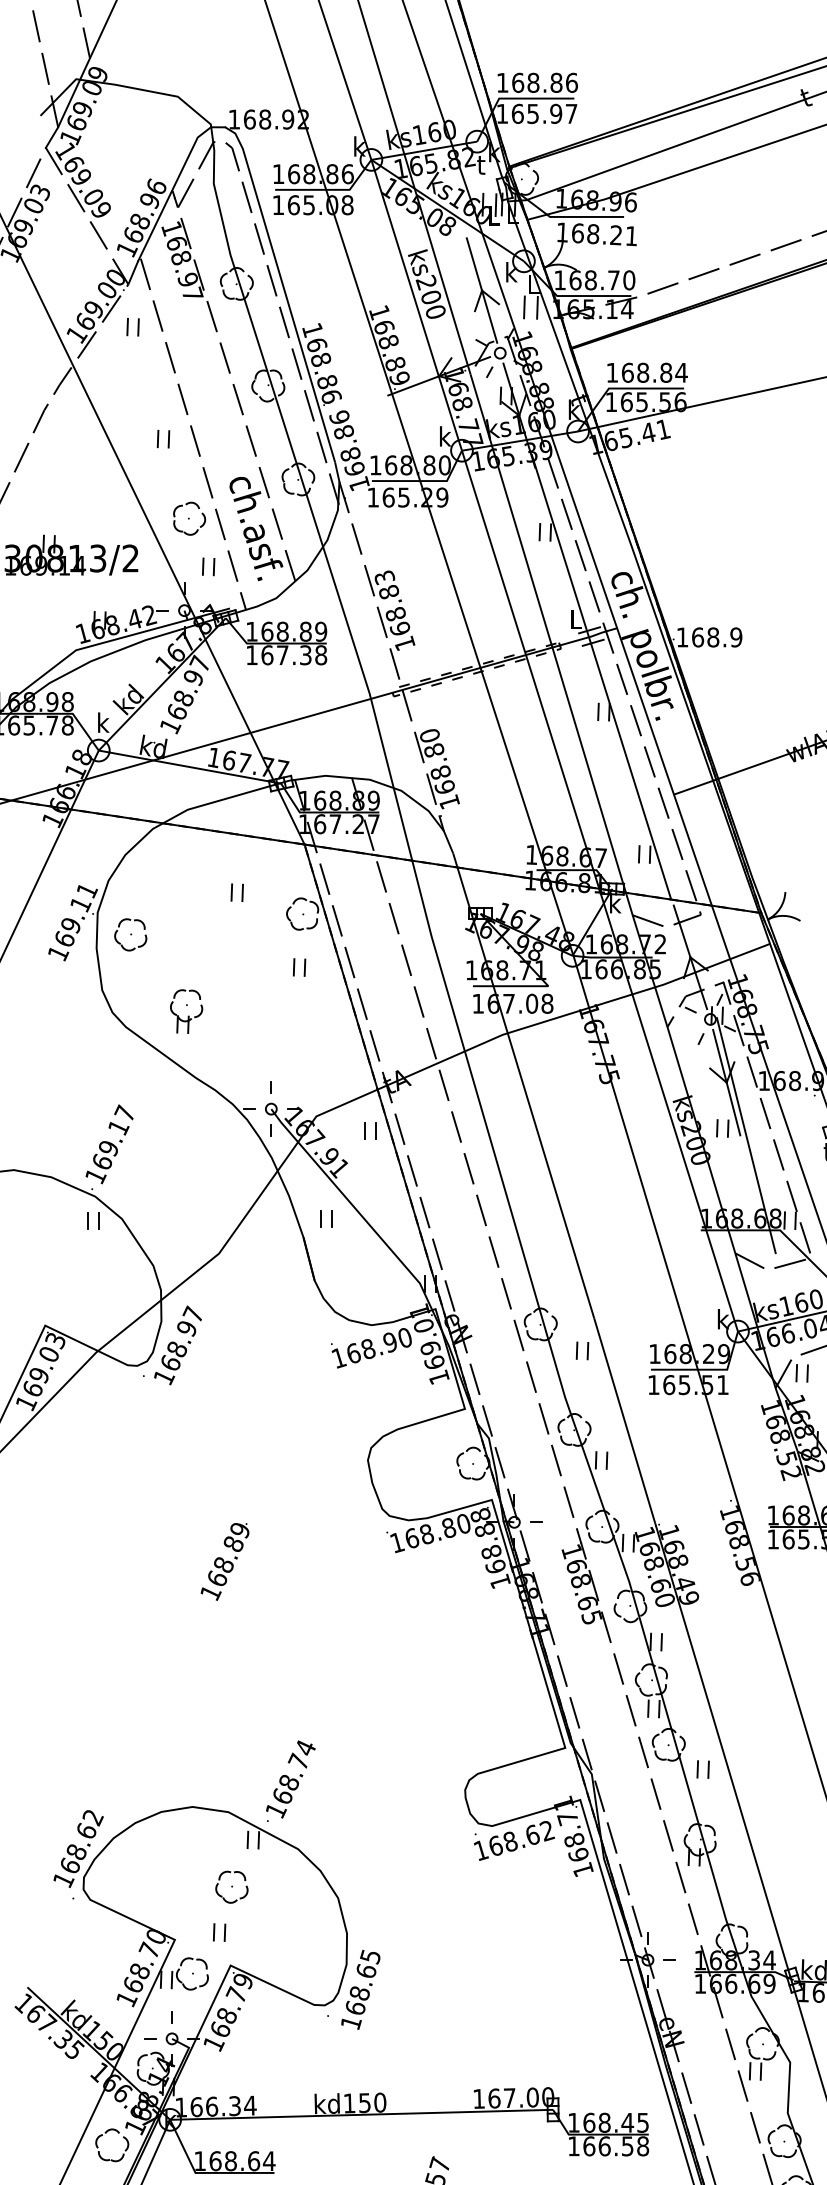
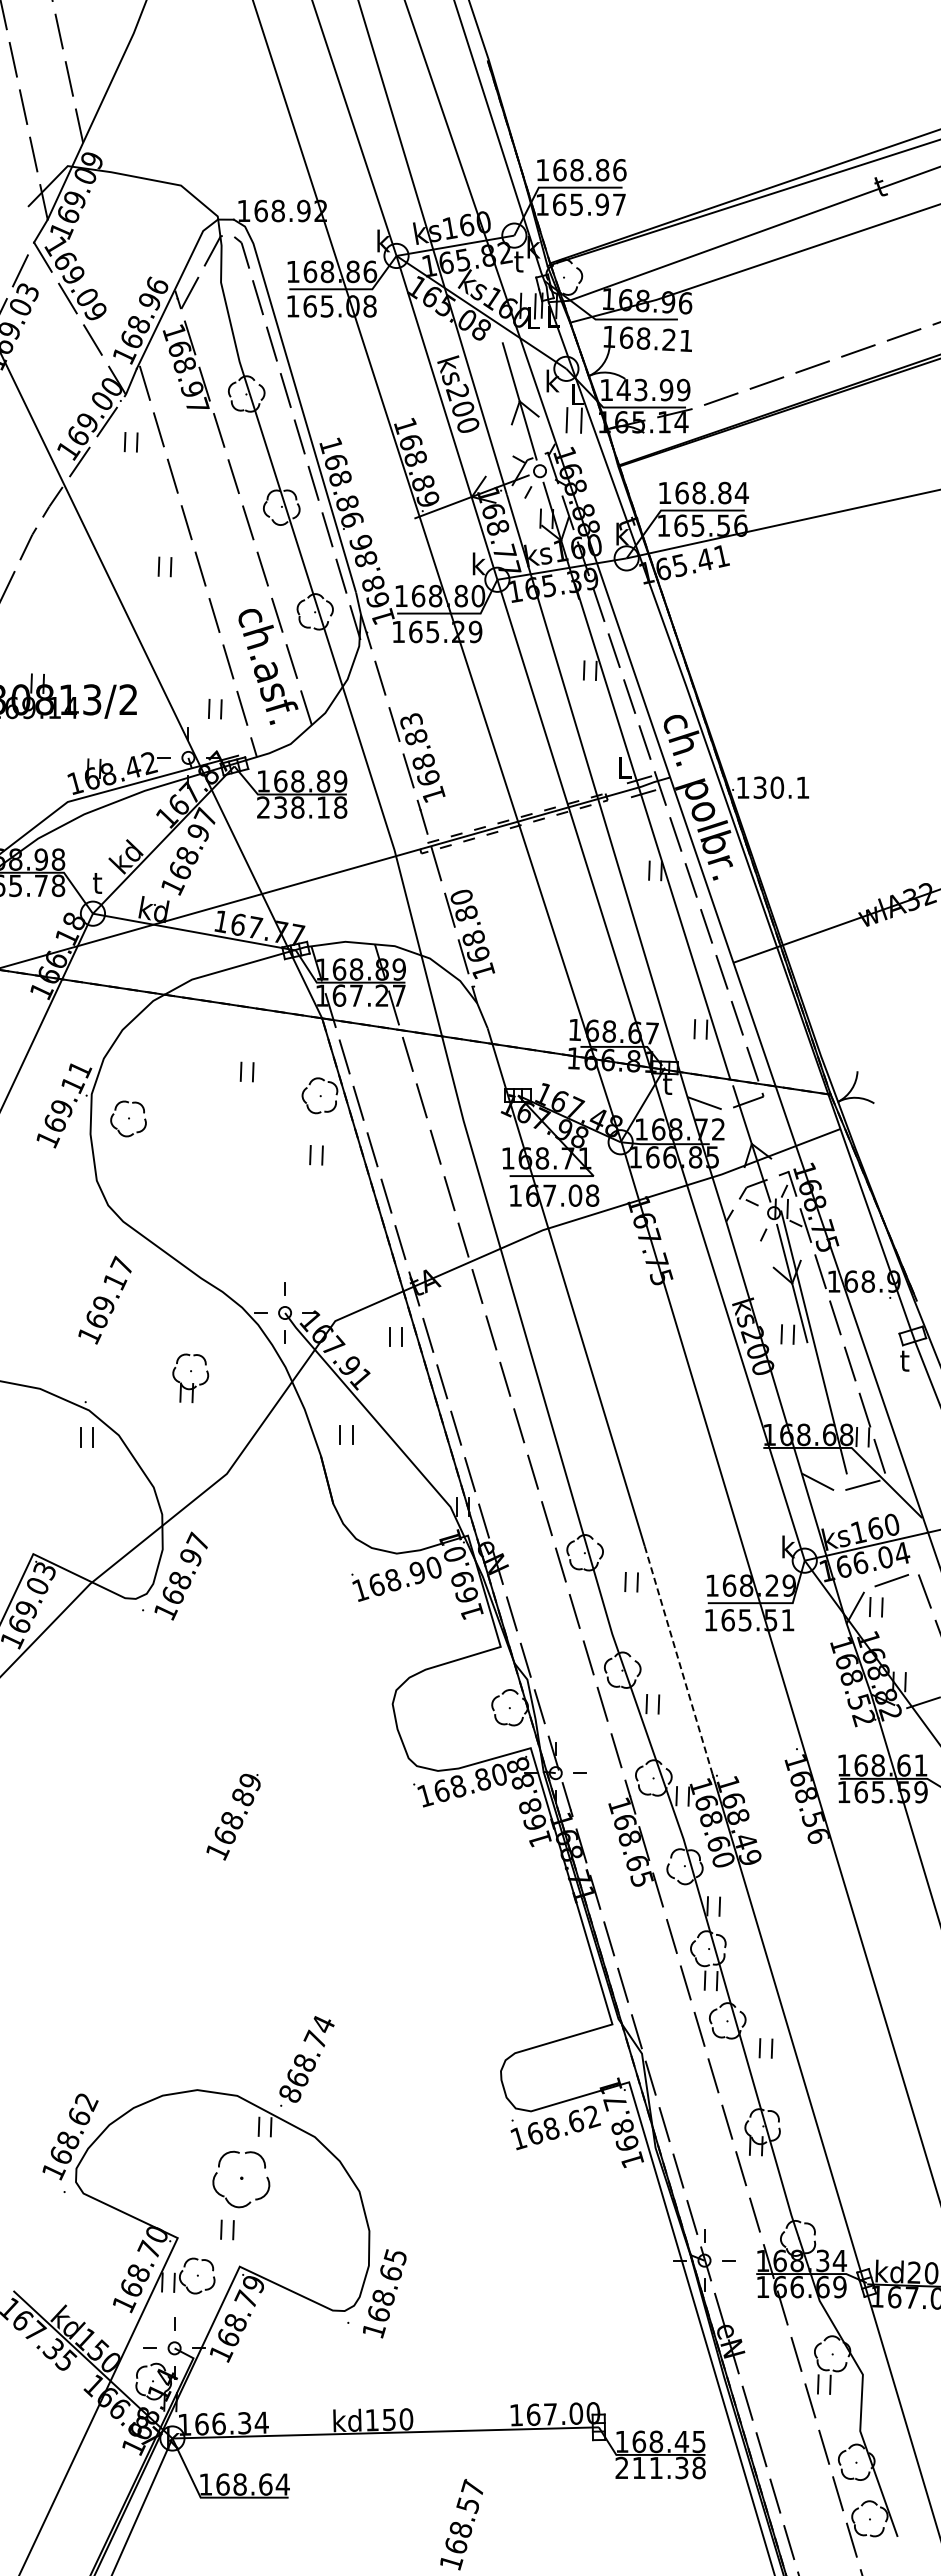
text: (602, 279) -> (653, 389), 168.70 -> 143.99
part: (189, 518) -> (193, 655), removed
text: (717, 637) -> (781, 787), 168.9 -> 130.1
text: (278, 655) -> (293, 807), 167.38 -> 238.18
text: (103, 722) -> (98, 882), k -> t
text: (615, 903) -> (668, 1083), k -> t
part: (186, 1011) -> (190, 1378), moved
text: (109, 1143) -> (104, 1299), moved
line: (624, 1421) -> (678, 1660), solid -> dashed
text: (276, 1810) -> (290, 2094), 168.74 -> 868.74
part: (231, 1887) -> (240, 2179), size x1.6
part: (102, 2136) -> (97, 2456), removed
text: (600, 2145) -> (651, 2467), 166.58 -> 211.38

